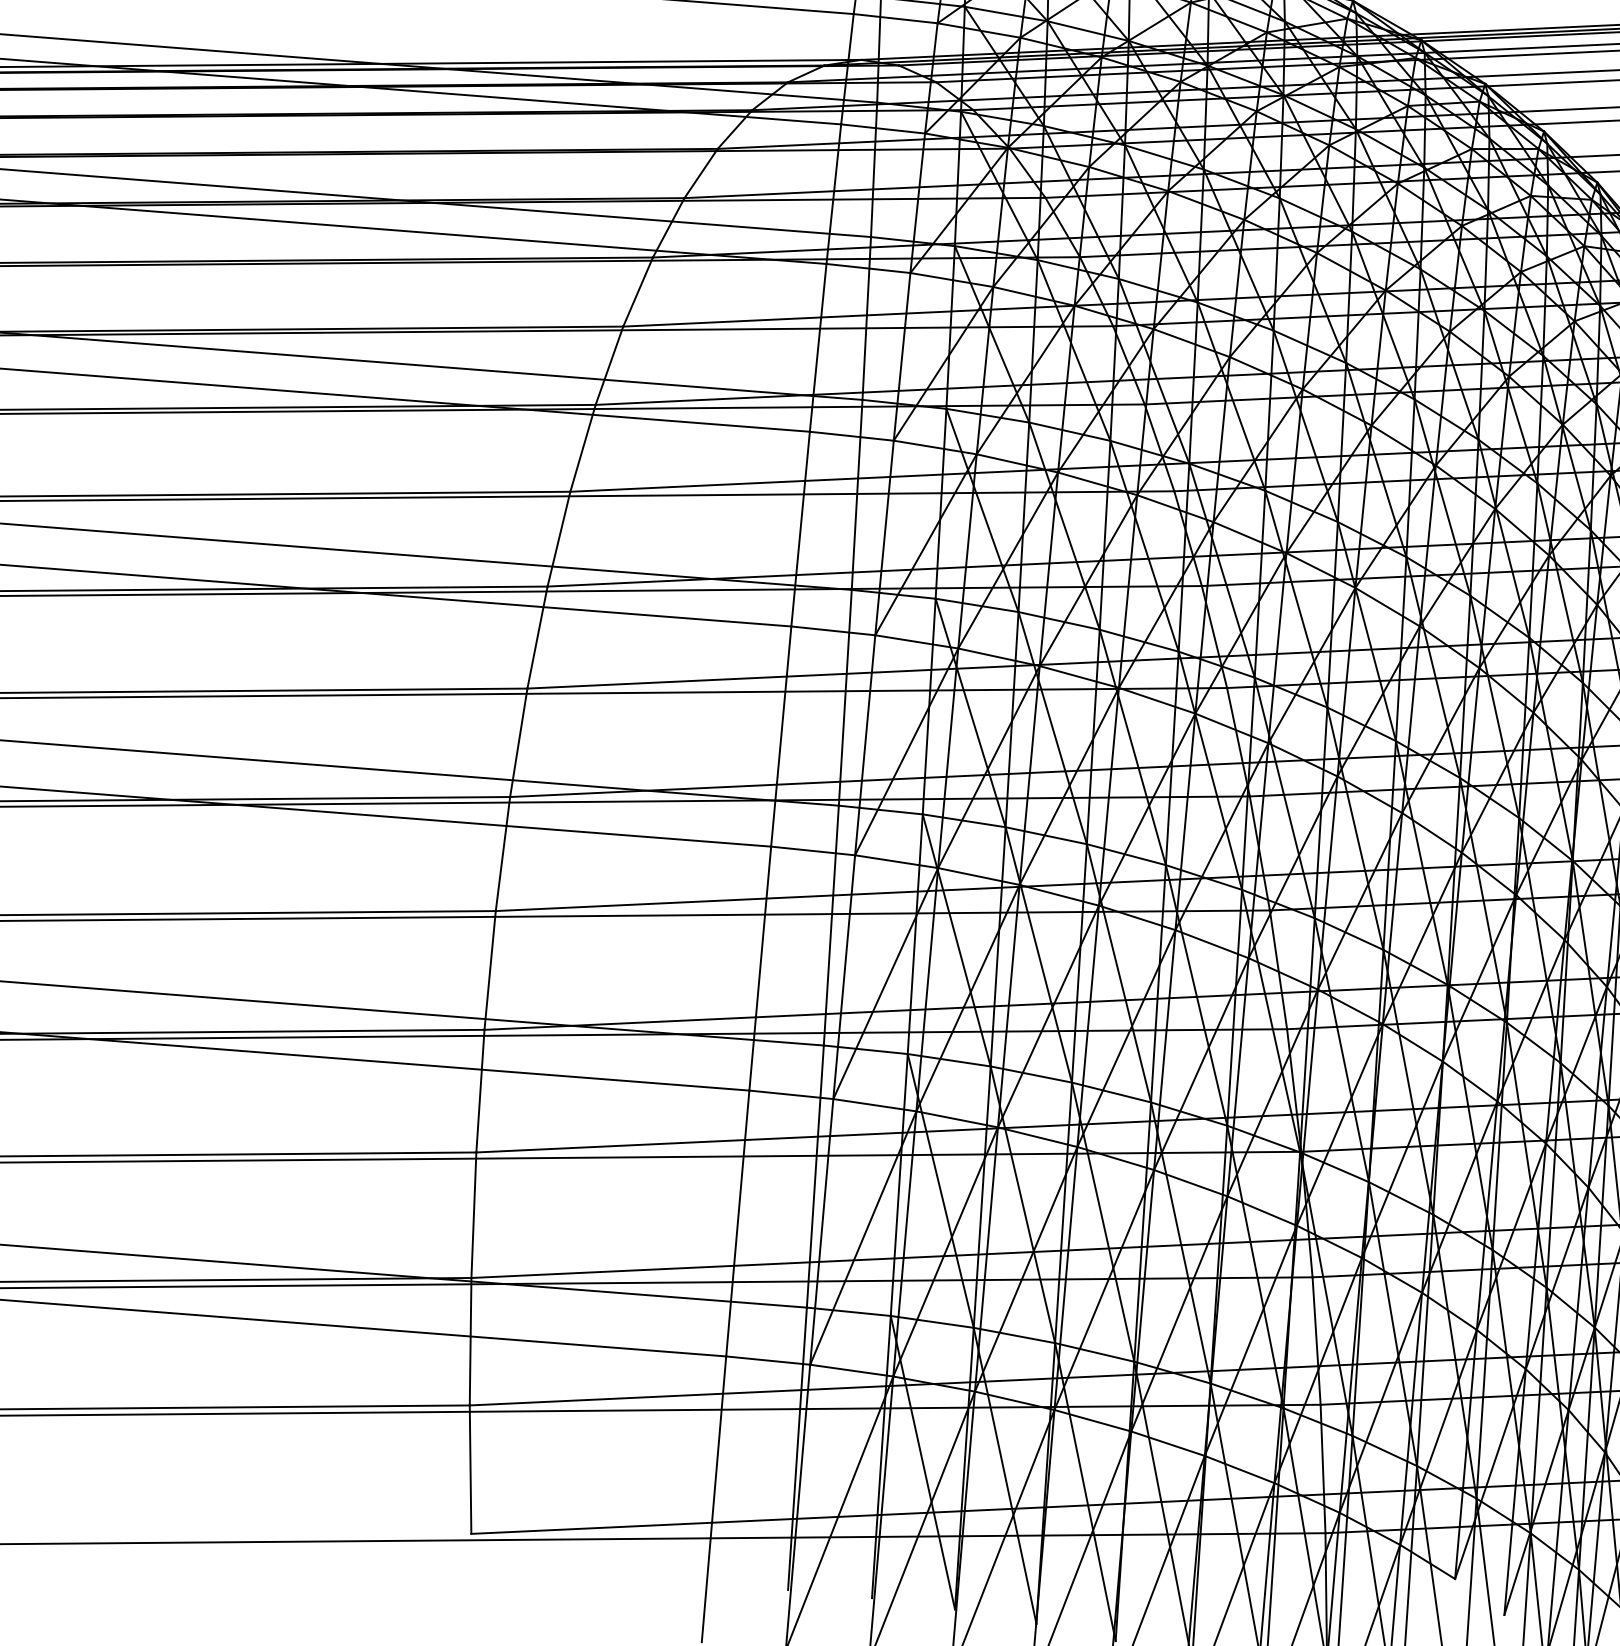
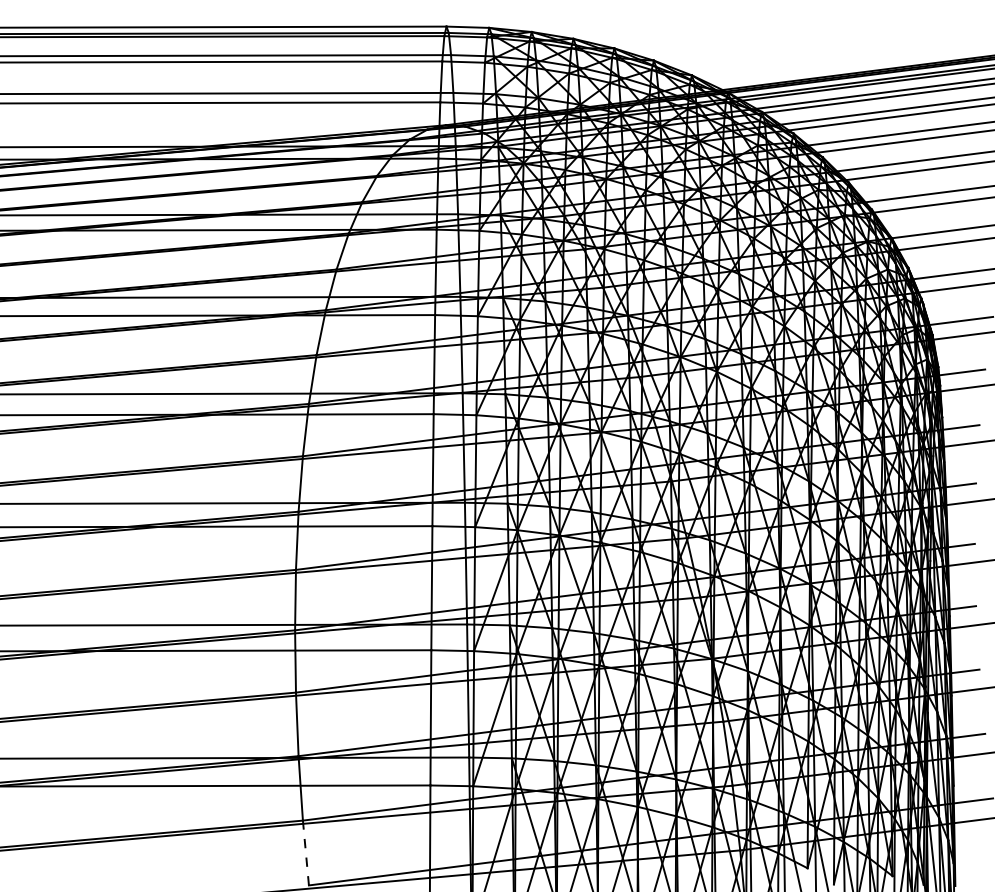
line: (469, 1470) -> (305, 853), solid -> dashed

